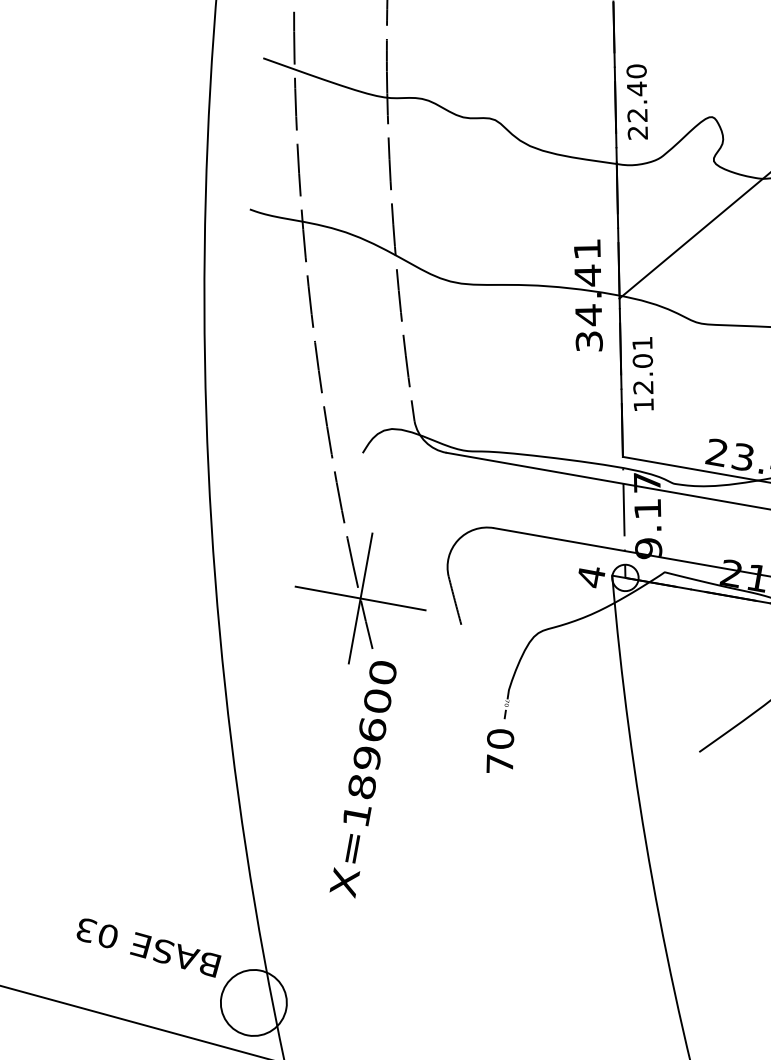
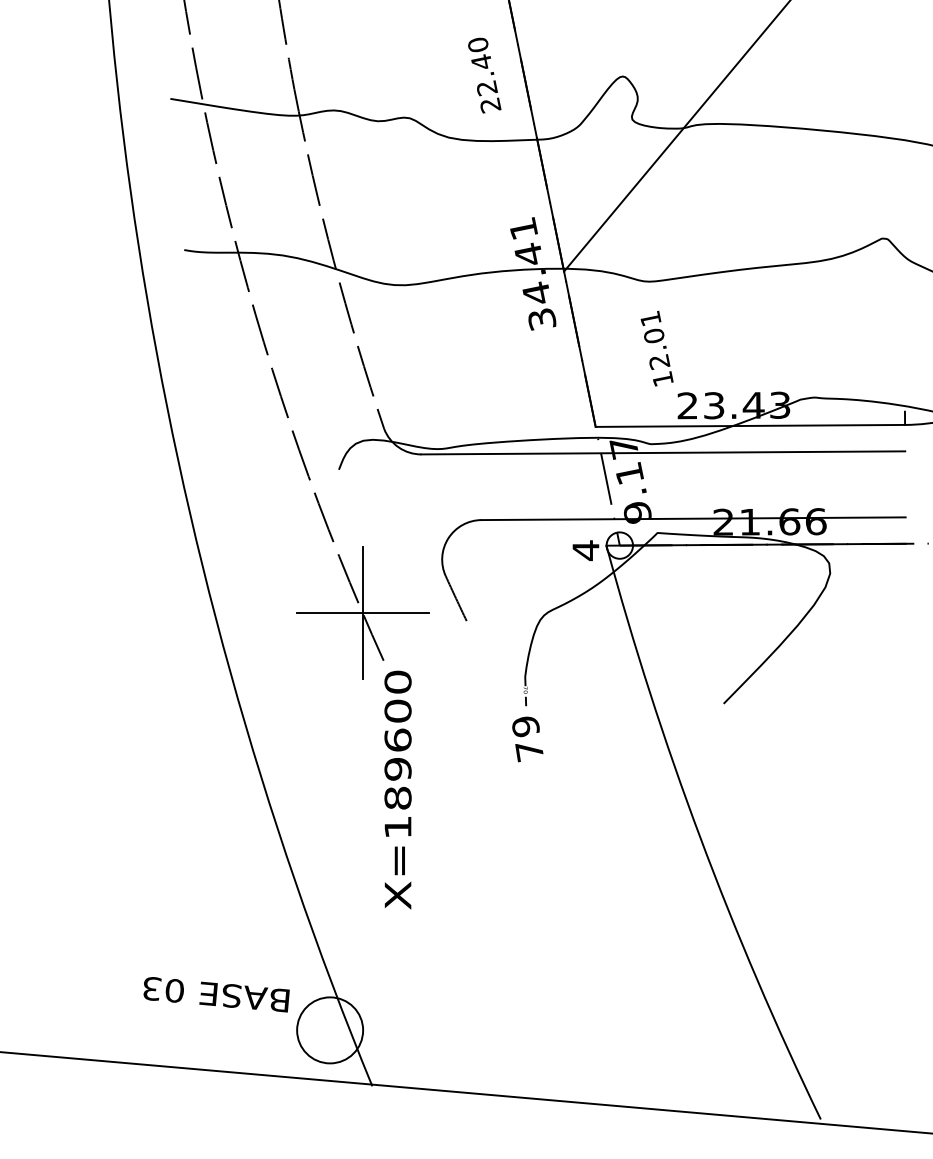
text: (637, 102) -> (484, 75), moved
text: (642, 373) -> (656, 348), moved
text: (500, 739) -> (525, 726), 70 -> 79

